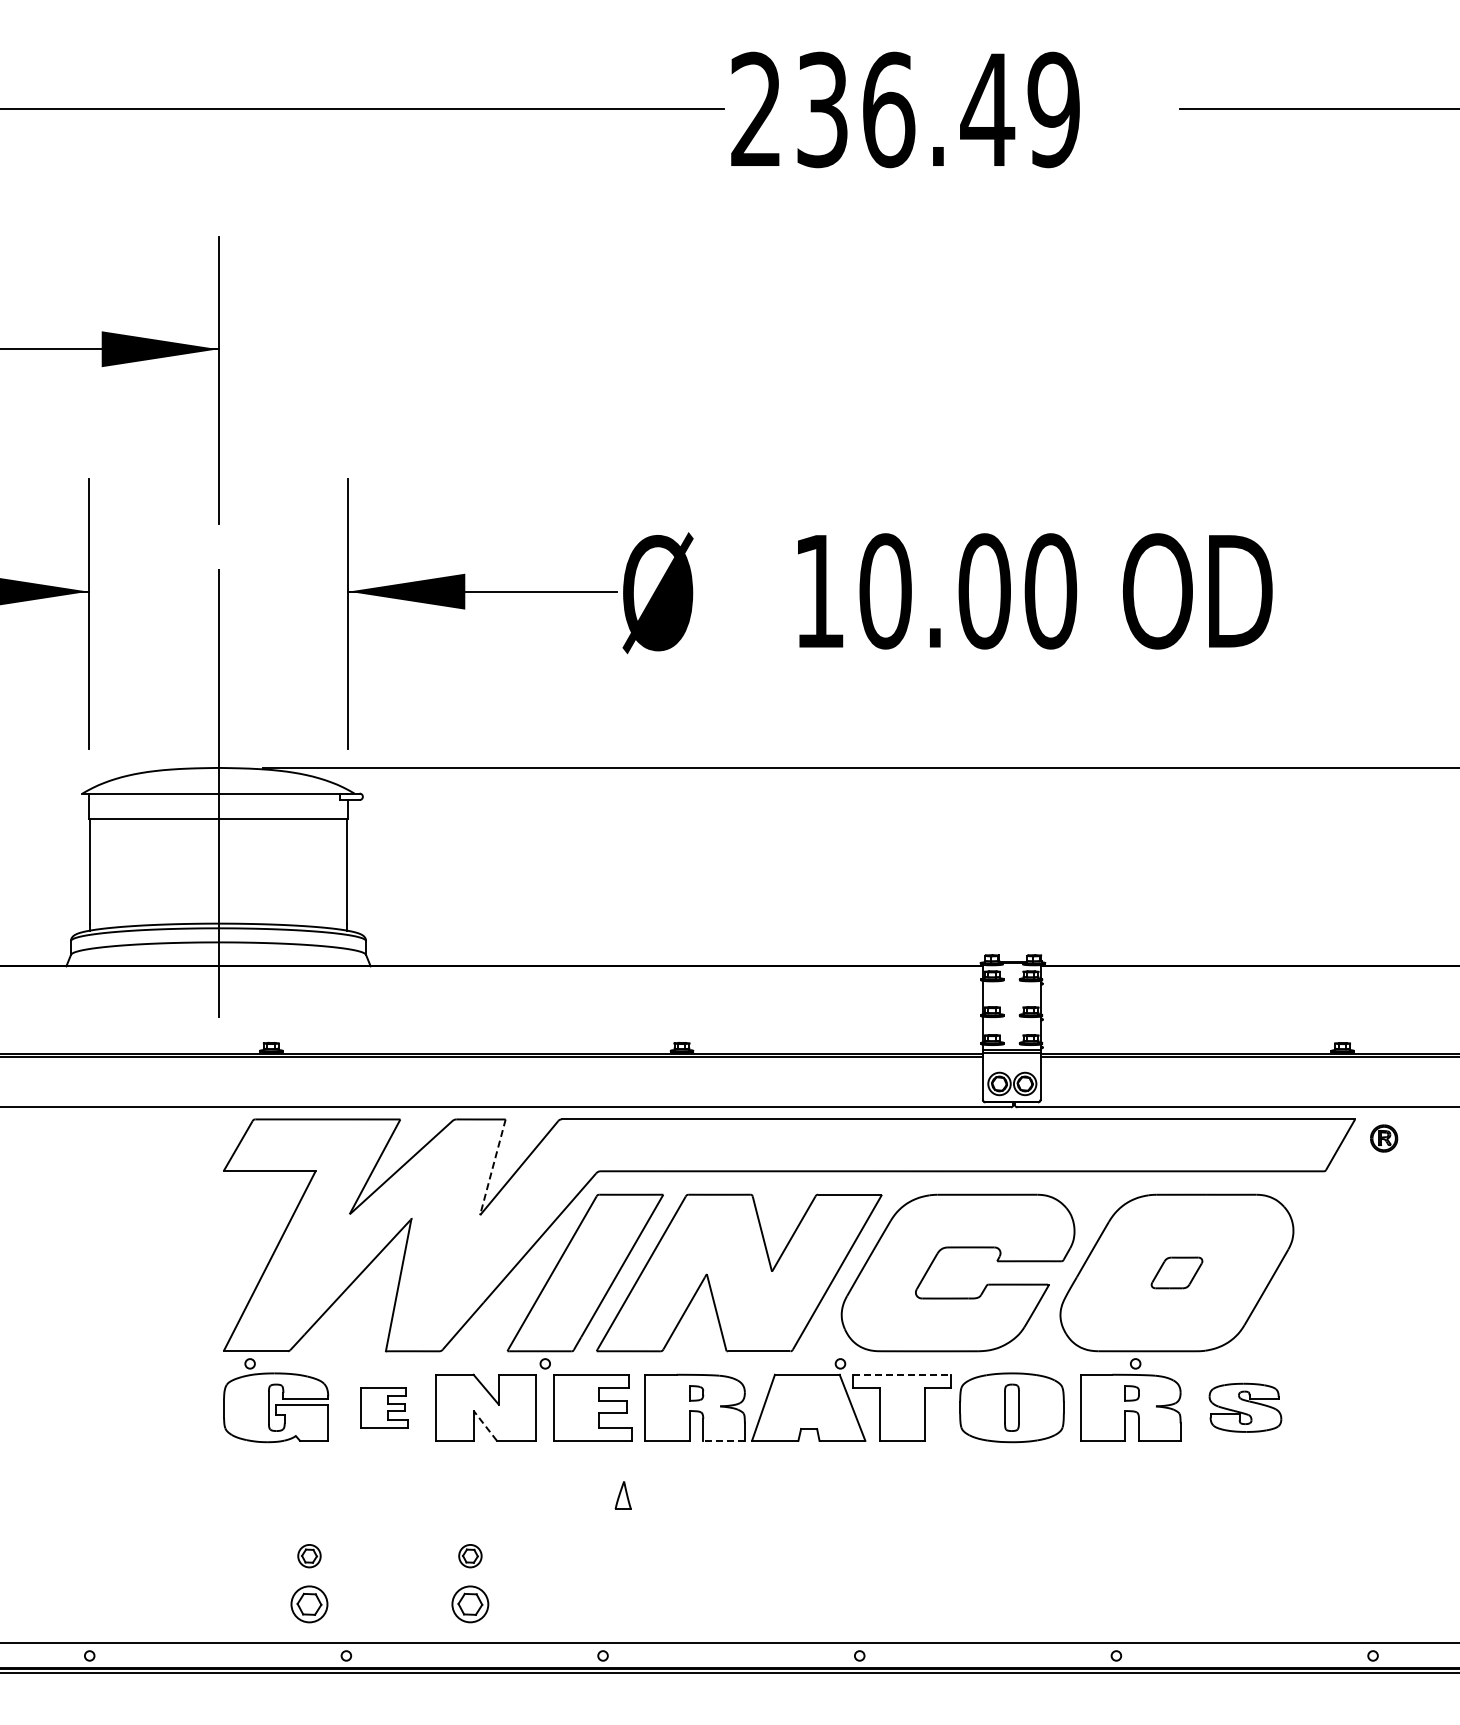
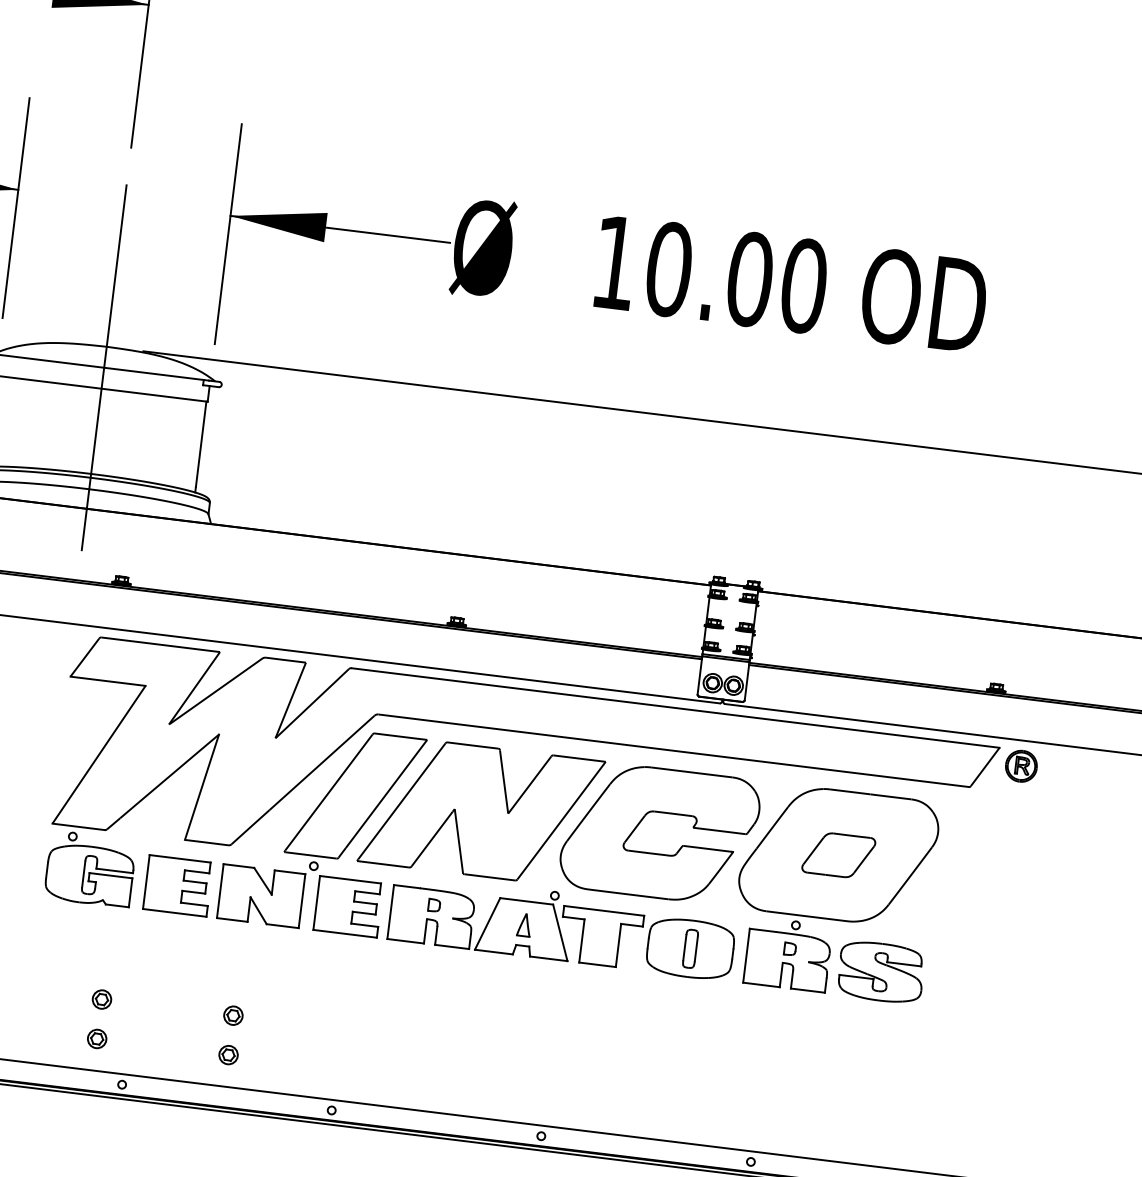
part: (1383, 1138) -> (1020, 766), size x1.43
line: (492, 1167) -> (290, 700), dashed -> solid
part: (1176, 1272) -> (838, 854), size x1.67
line: (902, 1374) -> (604, 910), dashed -> solid
part: (384, 1407) -> (178, 885), size x1.67
part: (1245, 1407) -> (881, 972), size x1.43
line: (485, 1425) -> (258, 910), dashed -> solid
line: (724, 1440) -> (452, 946), dashed -> solid
part: (622, 1495) -> (523, 924), moved
part: (309, 1604) -> (97, 1039), size x0.62
part: (470, 1604) -> (228, 1055), size x0.62

